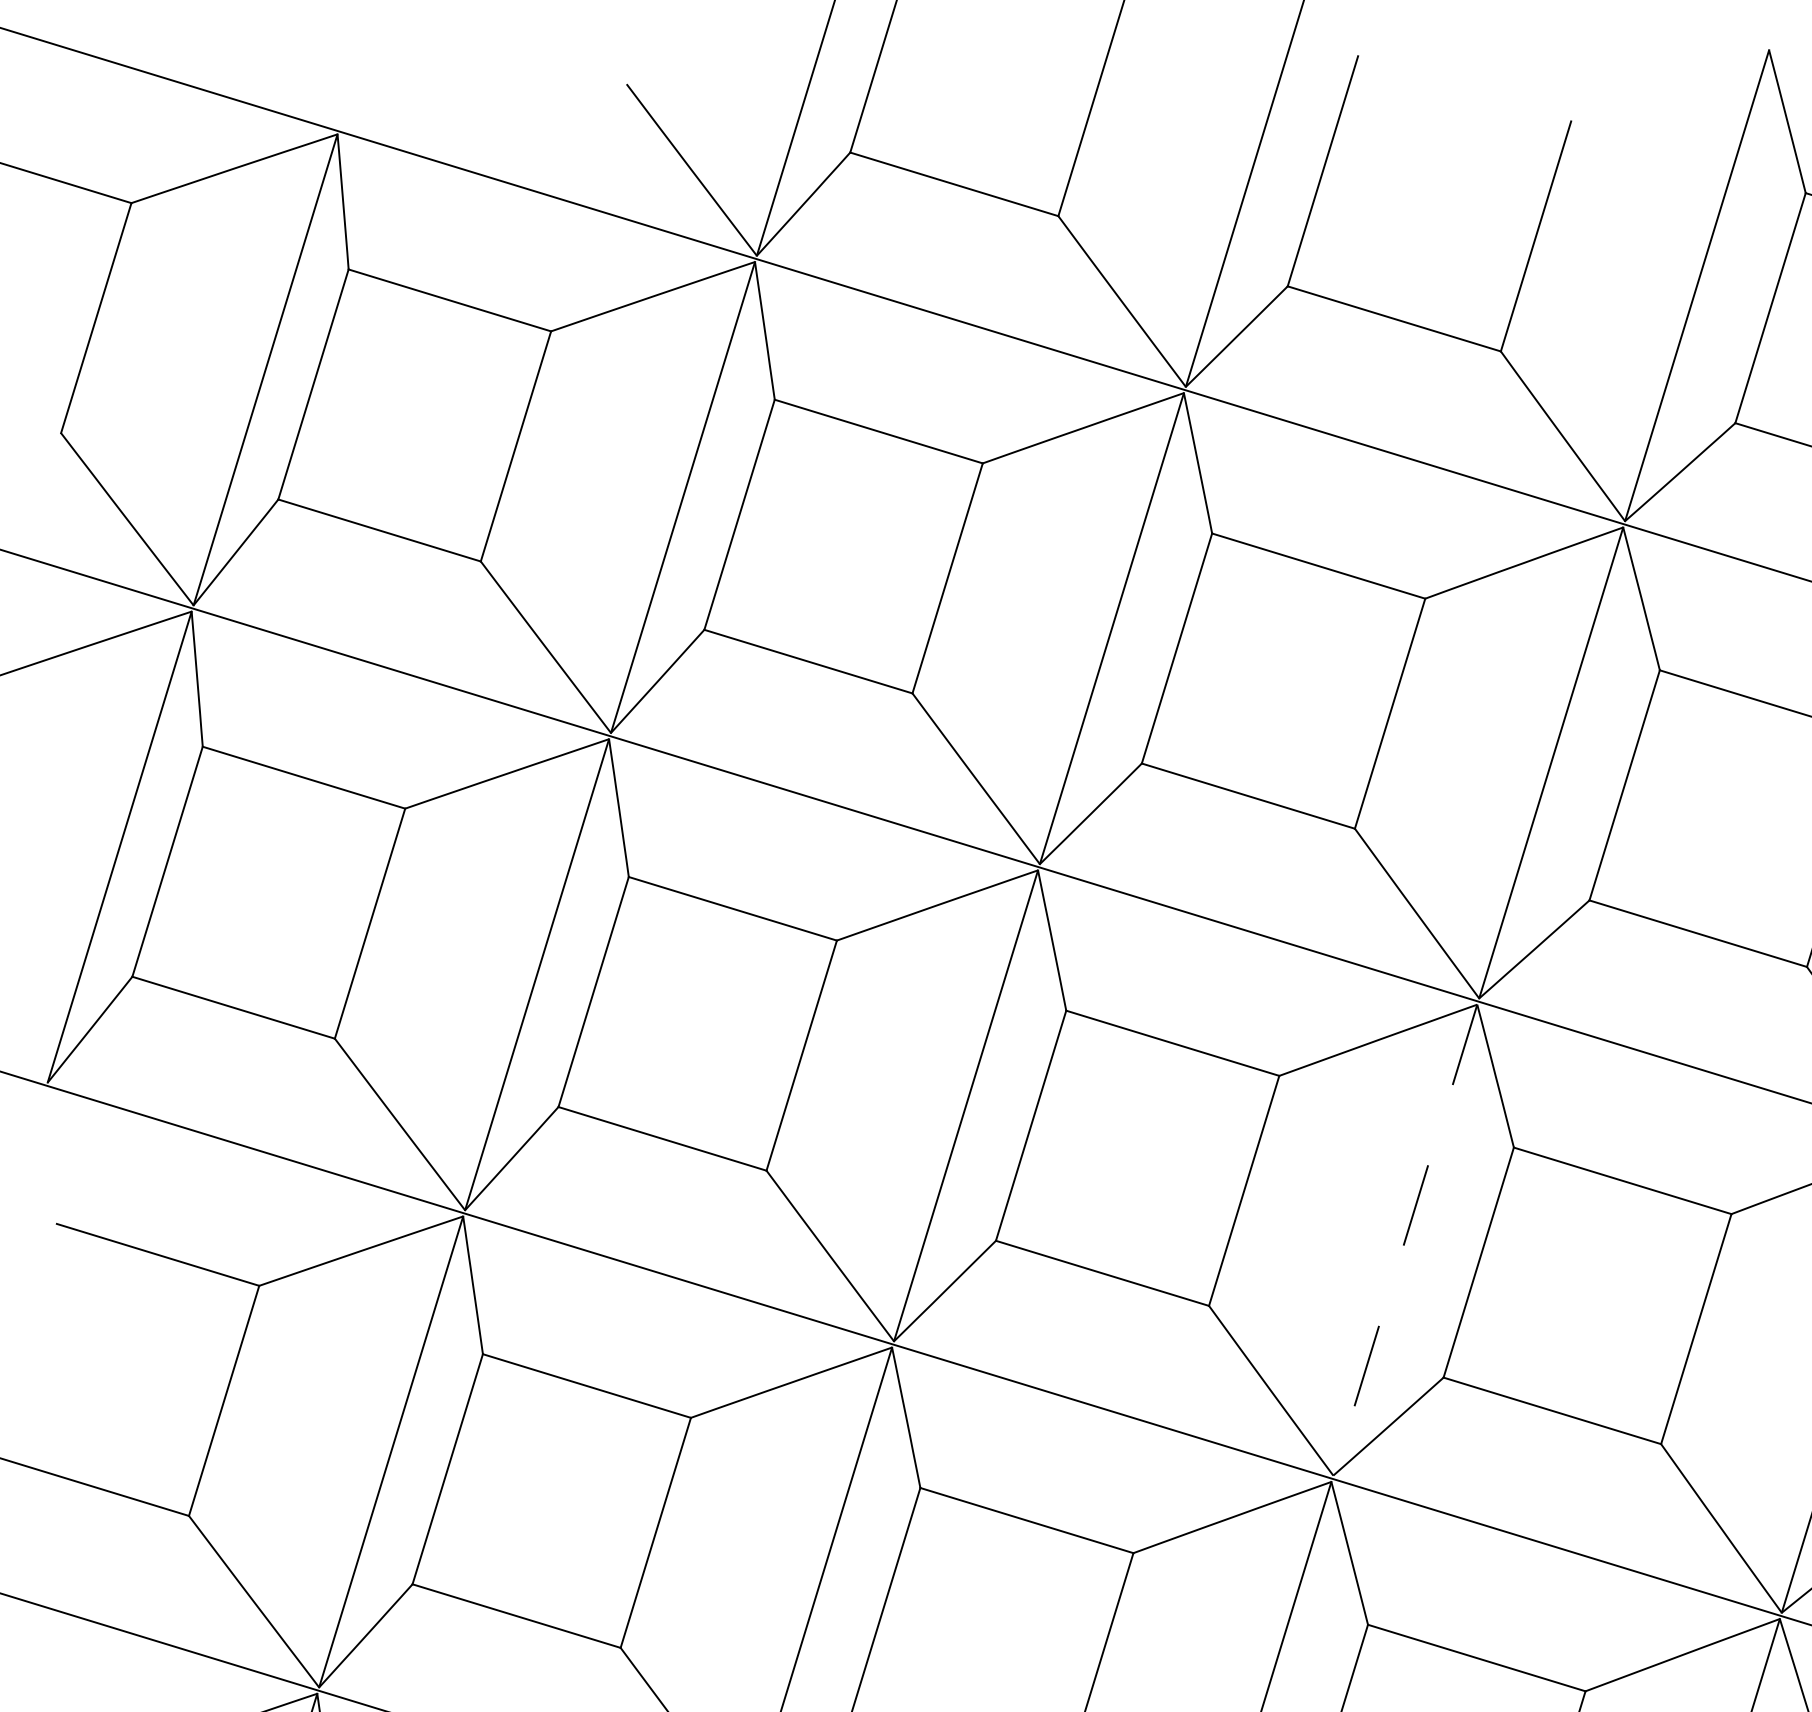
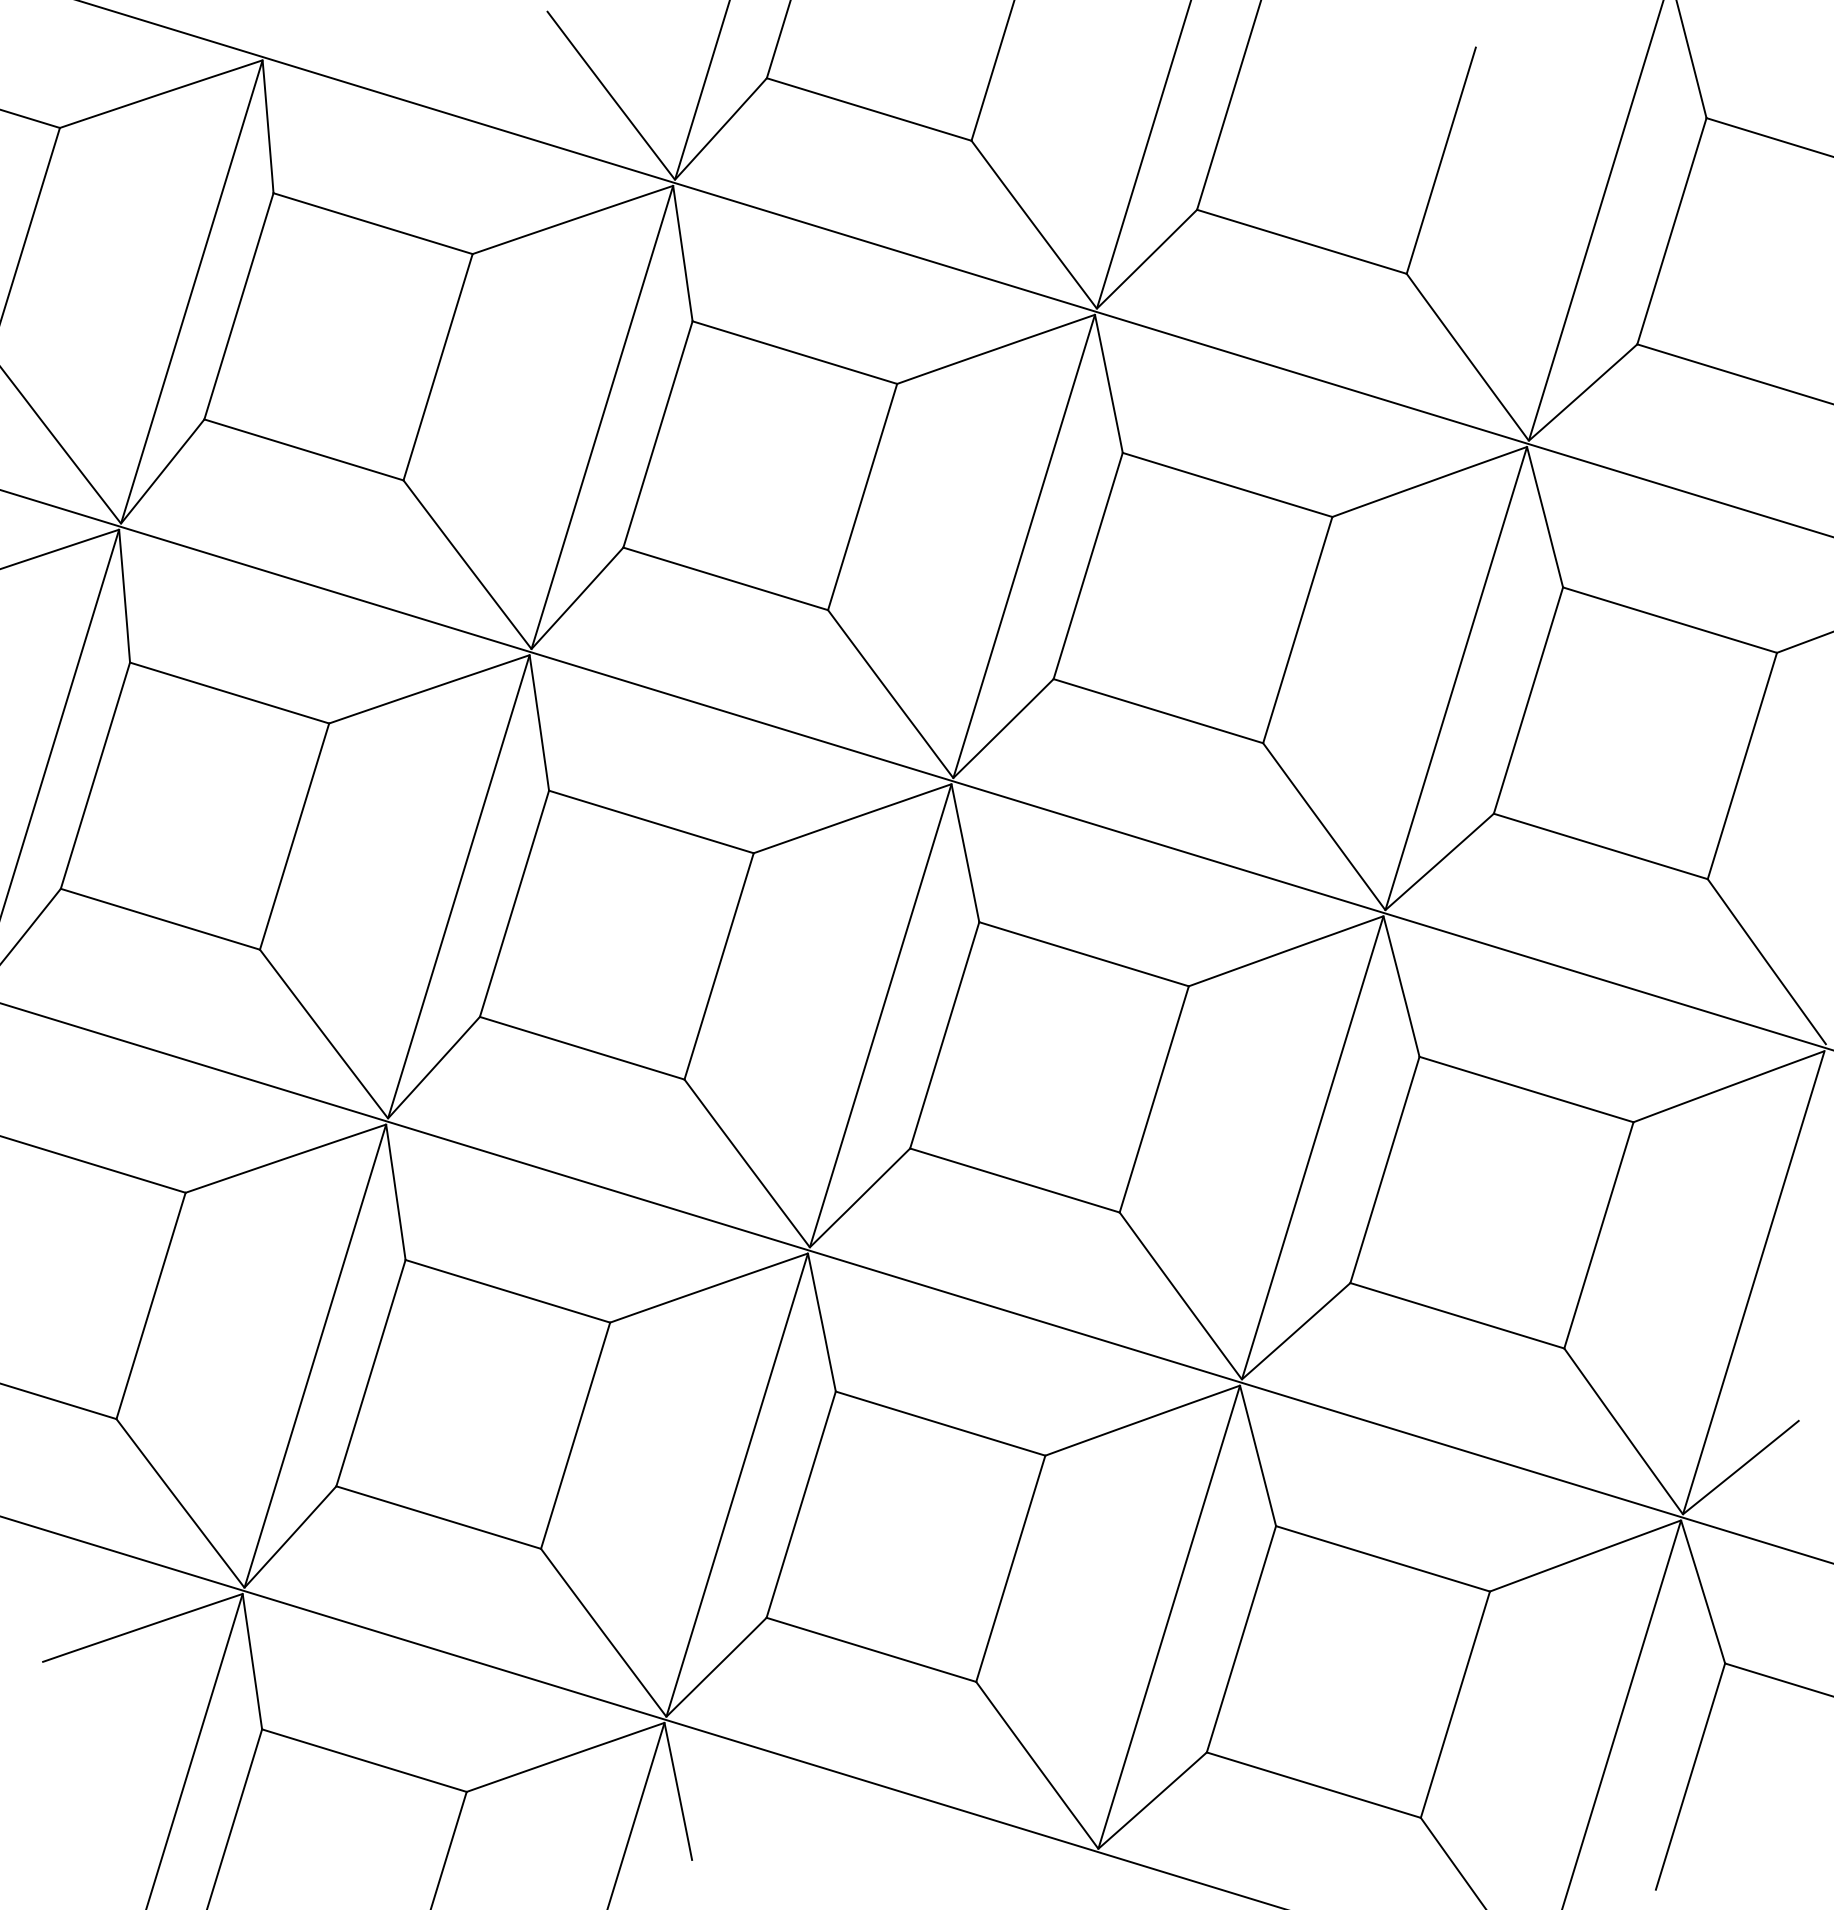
line: (1405, 1240) -> (1312, 1148), dashed -> solid

